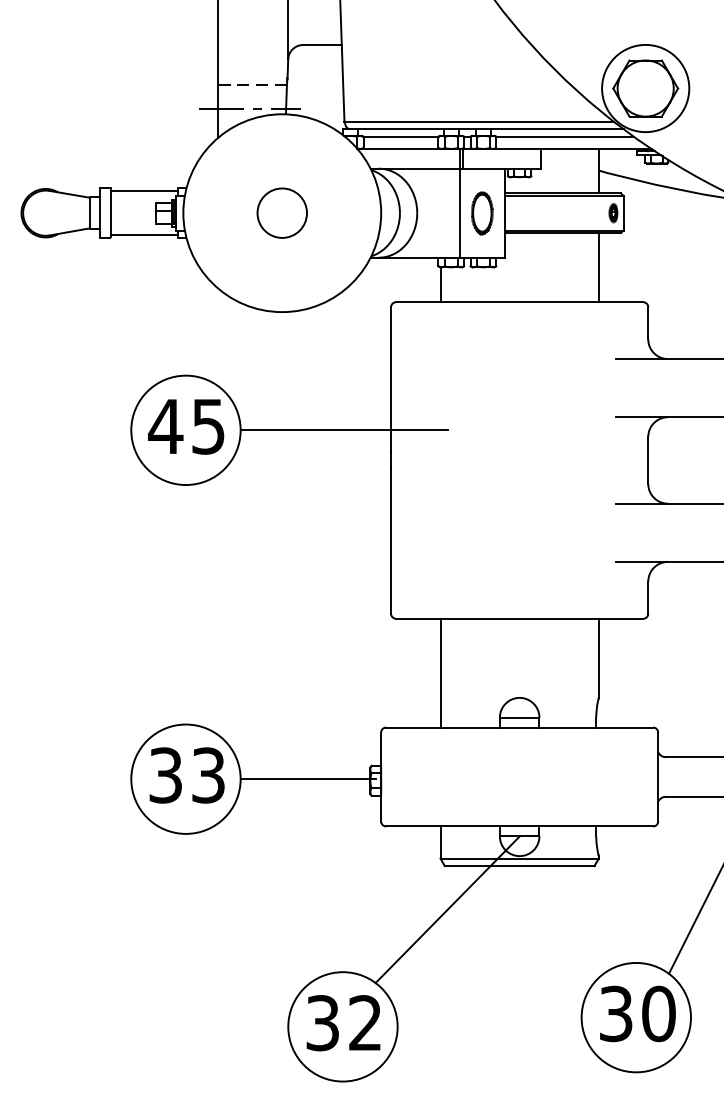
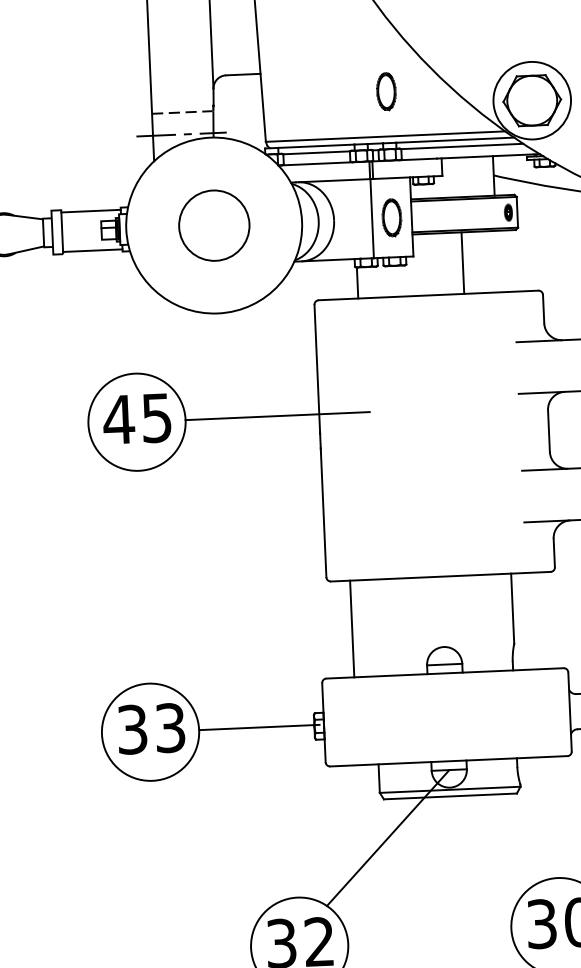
part: (482, 71) -> (386, 91), added
circle: (281, 212) -> (213, 224), size x1.6
line: (598, 267) -> (462, 263), moved
line: (440, 672) -> (352, 628), moved

